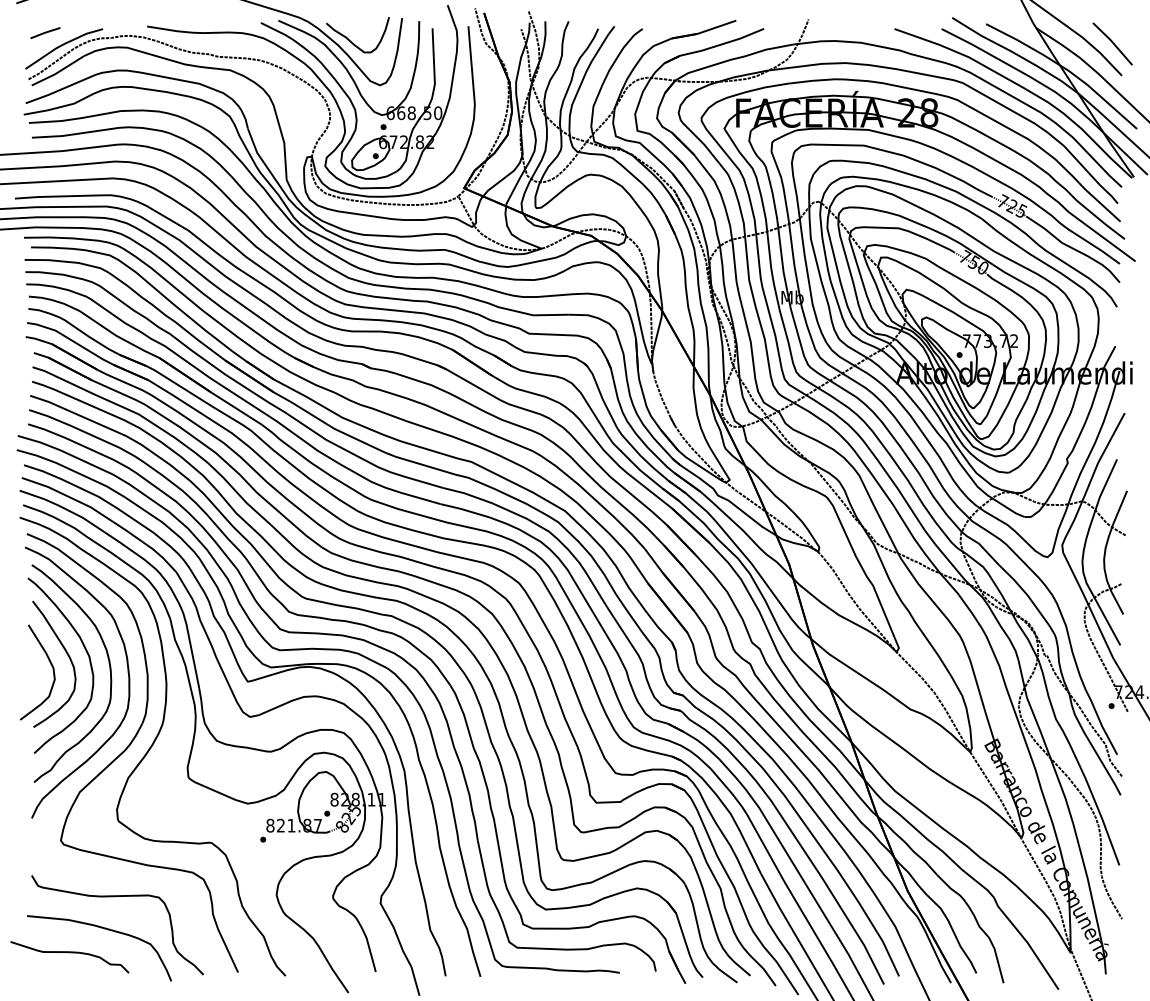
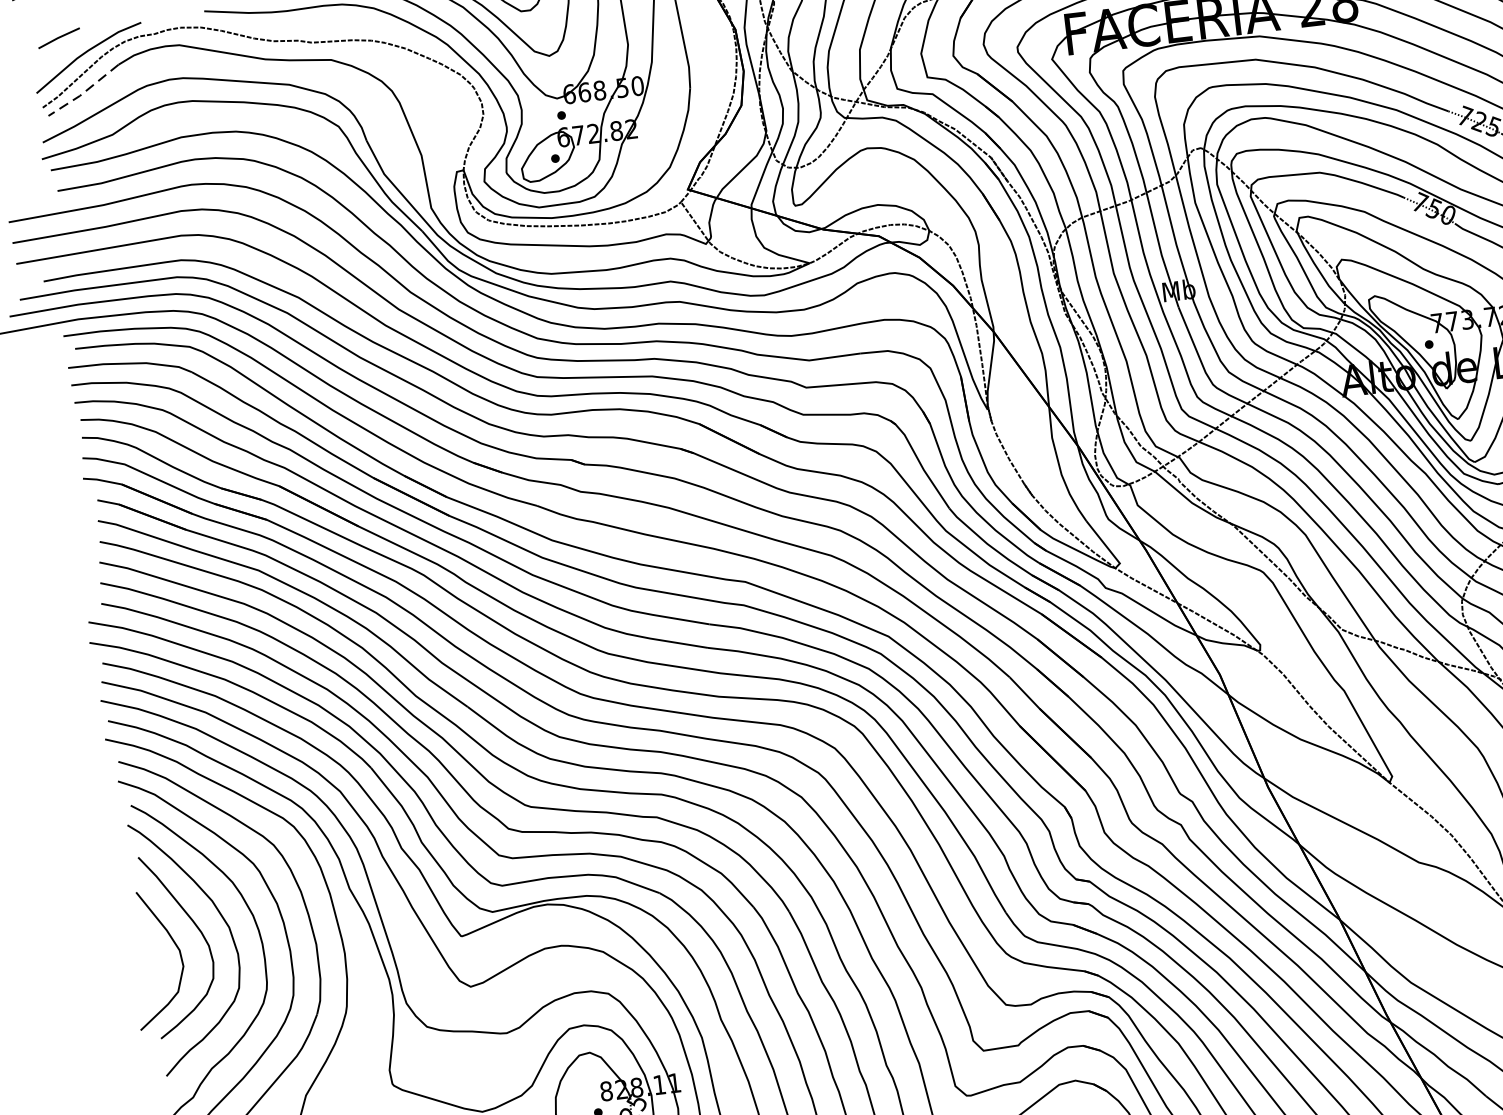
line: (58, 72) -> (84, 92), solid -> dashed

